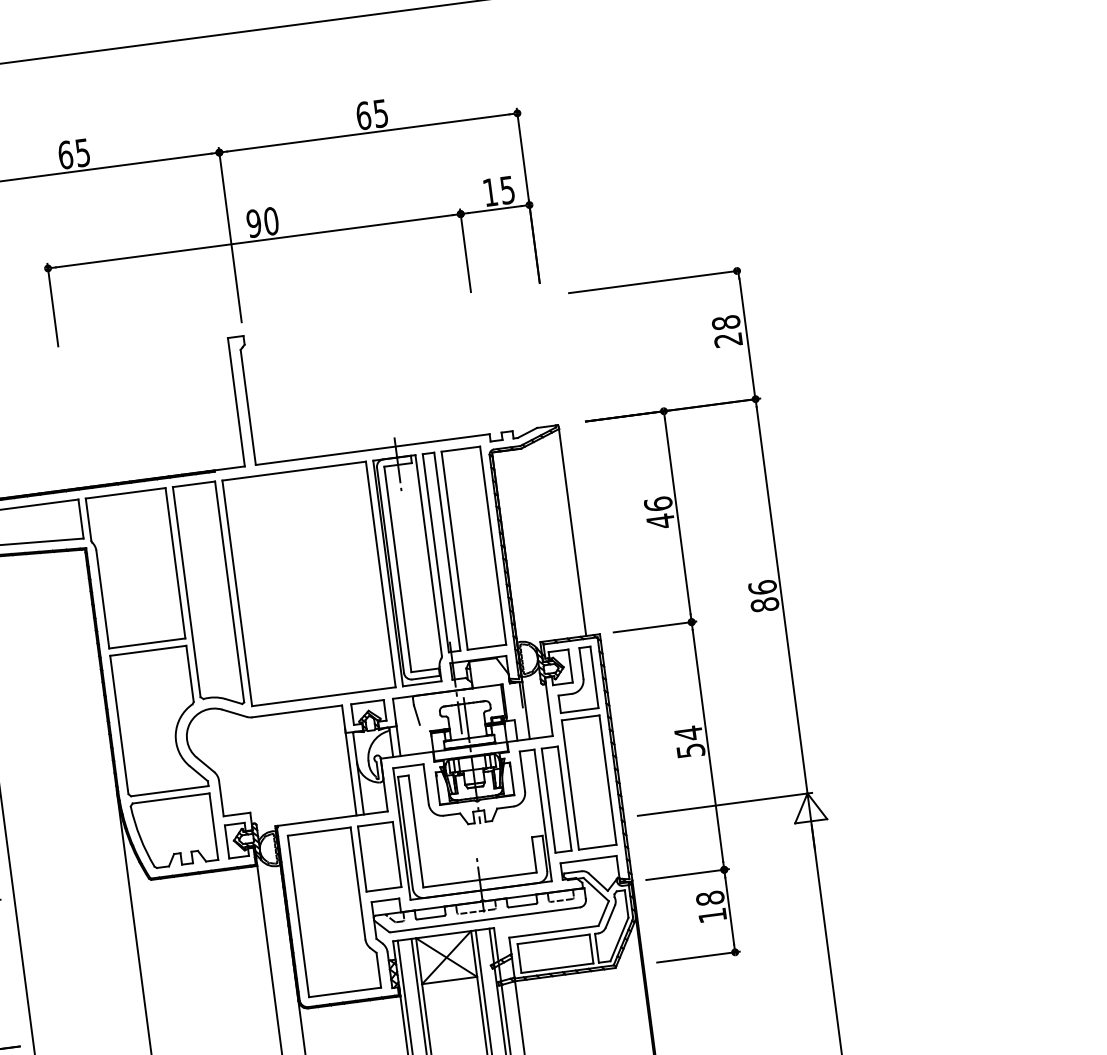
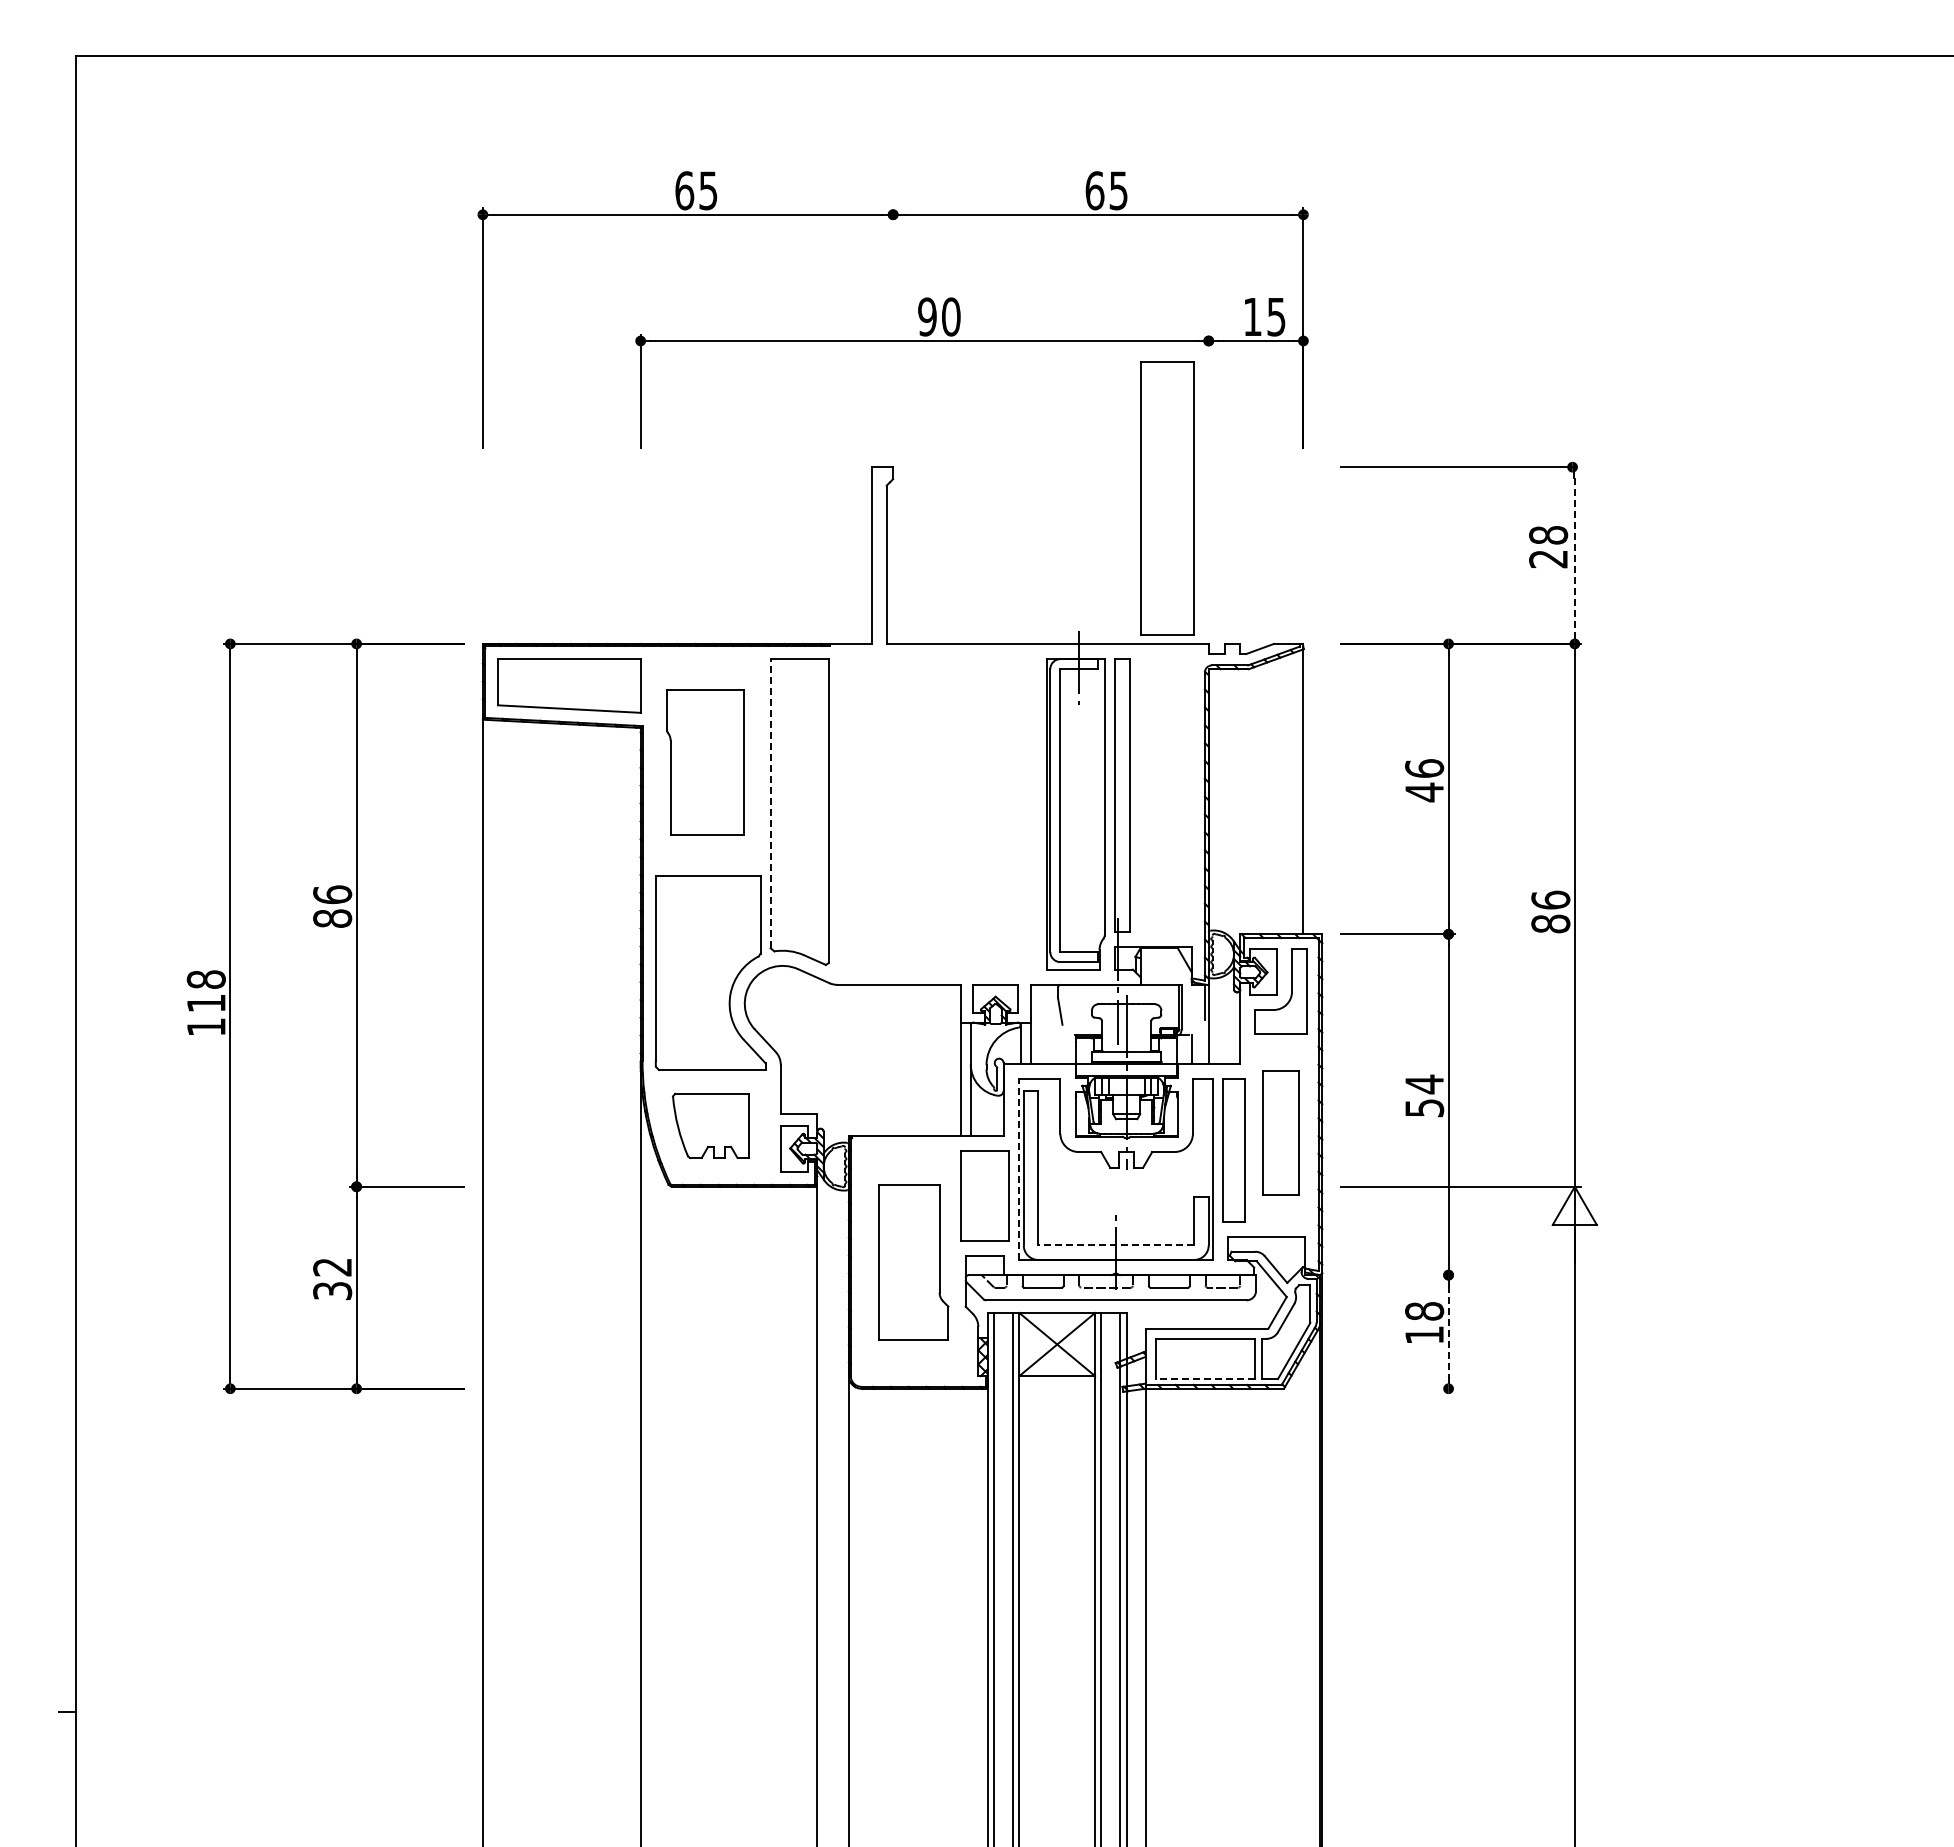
line: (230, 235) -> (893, 328), removed
line: (465, 250) -> (1208, 391), removed
line: (747, 339) -> (1574, 561), solid -> dashed
part: (474, 548) -> (1167, 498), moved
part: (135, 568) -> (705, 762), size x0.7
part: (308, 584) -> (937, 814), removed
line: (186, 592) -> (770, 803), solid -> dashed
part: (588, 782) -> (1280, 1132), size x0.7
part: (173, 831) -> (710, 1125), size x0.7
line: (401, 834) -> (1018, 1169), solid -> dashed
line: (687, 874) -> (1397, 1275), removed
line: (480, 879) -> (1116, 1245), solid -> dashed
part: (334, 911) -> (913, 1262), size x0.7
line: (729, 911) -> (1448, 1332), solid -> dashed
line: (698, 957) -> (1397, 1388), removed
line: (557, 968) -> (1205, 1378), solid -> dashed

